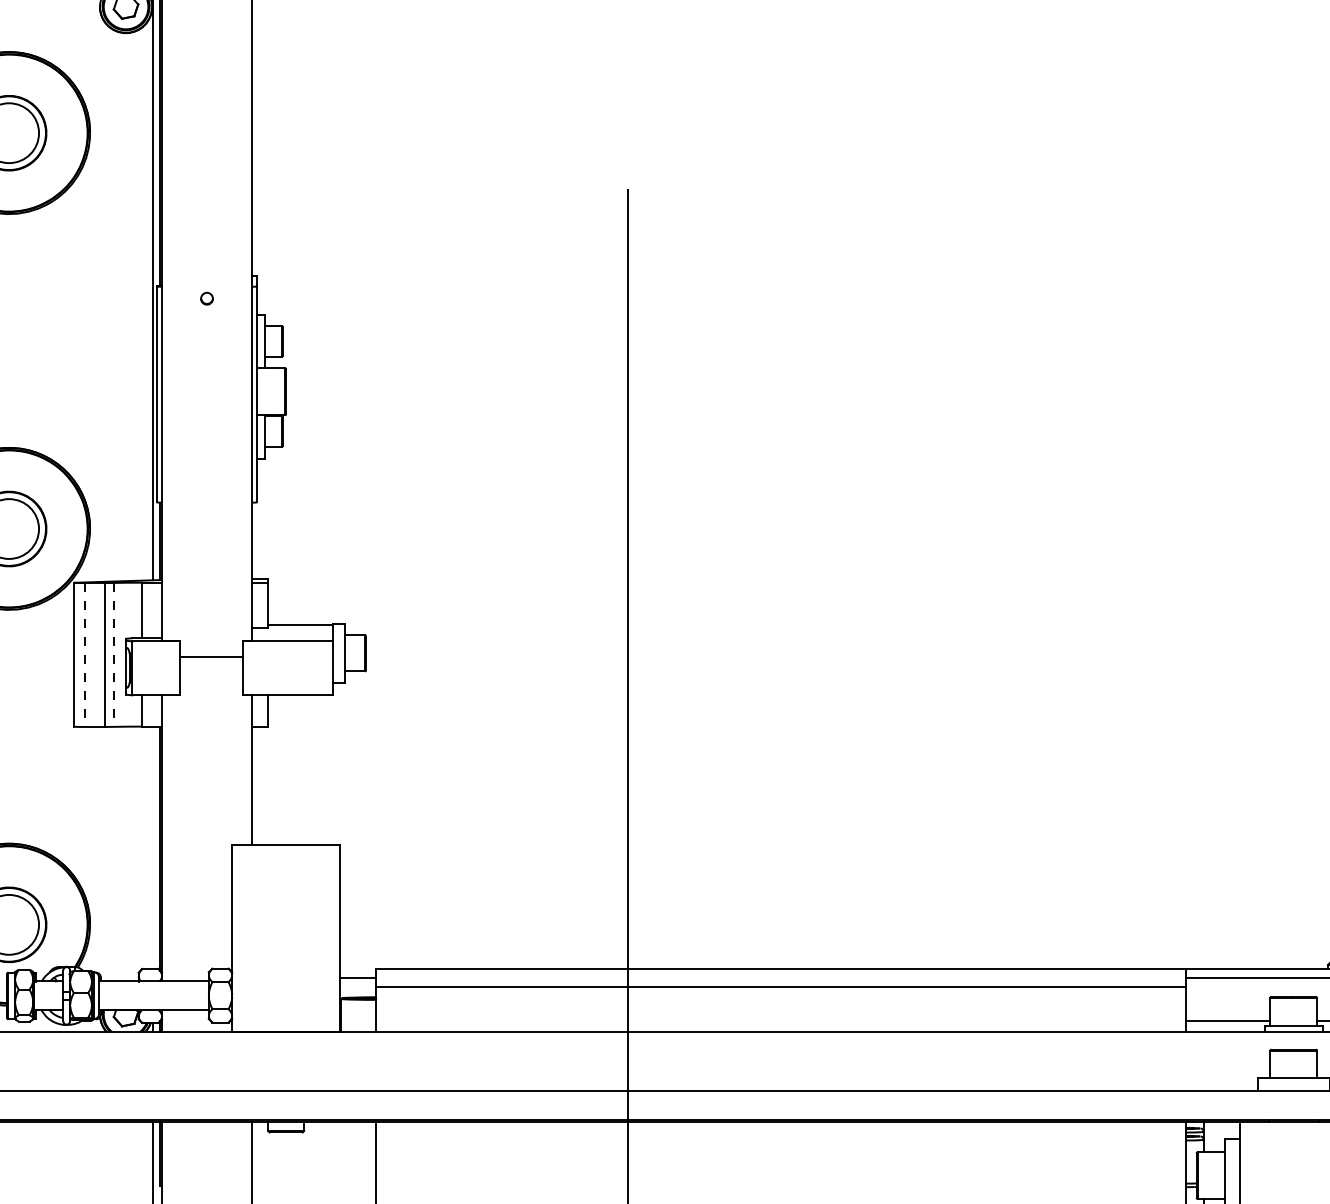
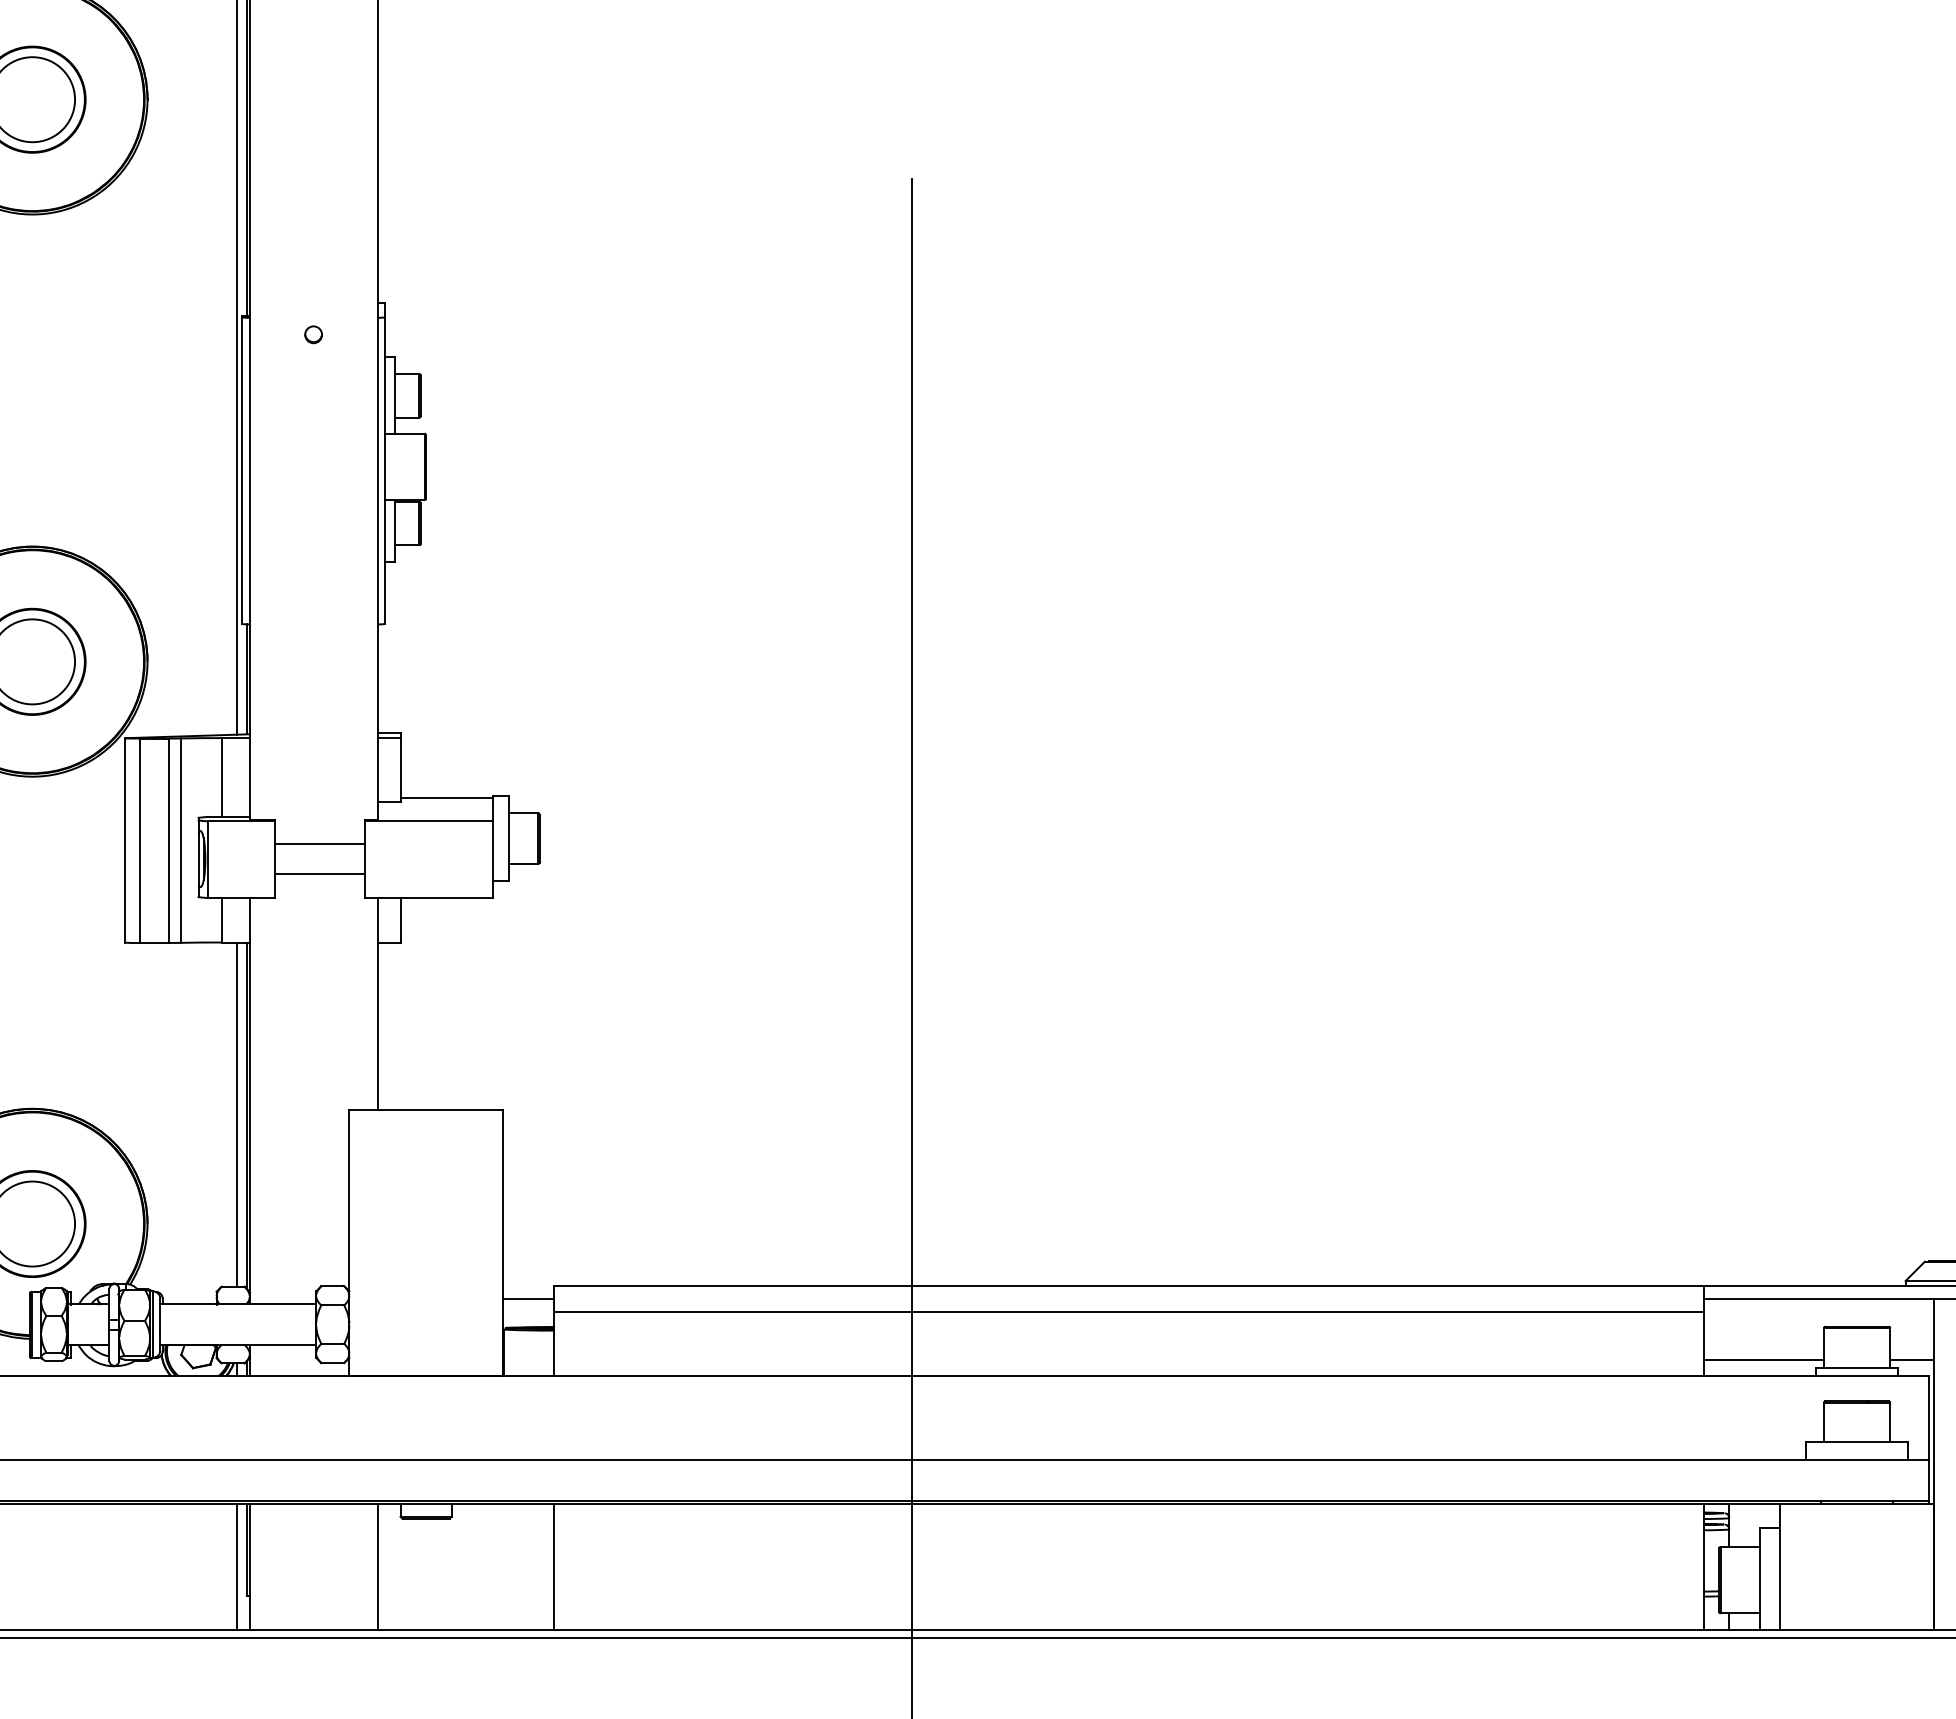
line: (84, 655) -> (139, 841), dashed -> solid
line: (113, 655) -> (181, 841), dashed -> solid
line: (211, 678) -> (319, 874), added
line: (152, 847) -> (236, 1114), added

